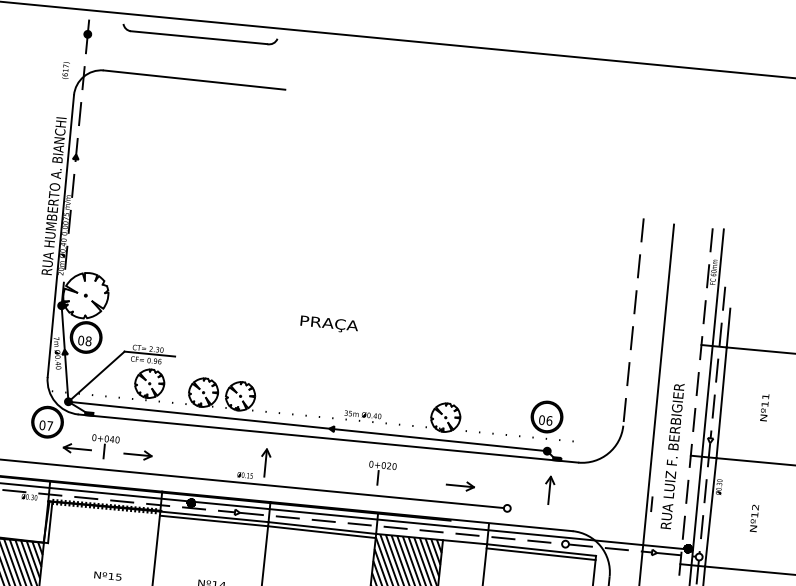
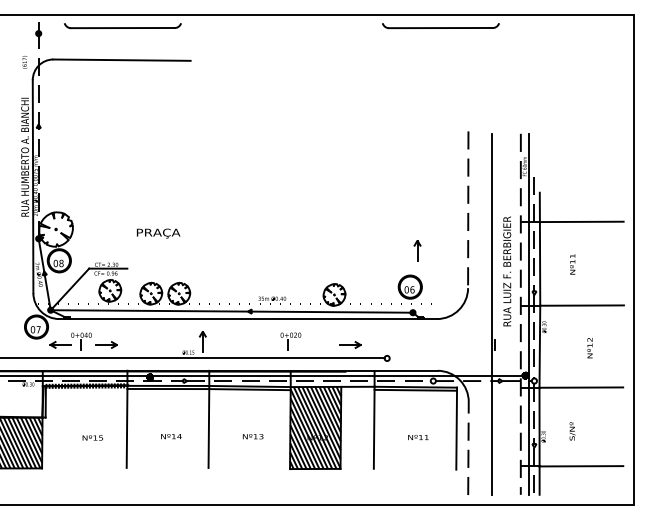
part: (620, 76) -> (440, 26), added
text: (329, 324) -> (158, 233), moved
text: (672, 456) -> (507, 271), moved
part: (549, 489) -> (417, 250), moved
text: (753, 518) -> (589, 348), moved

